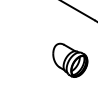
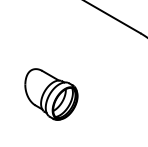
part: (70, 59) -> (51, 93), moved

